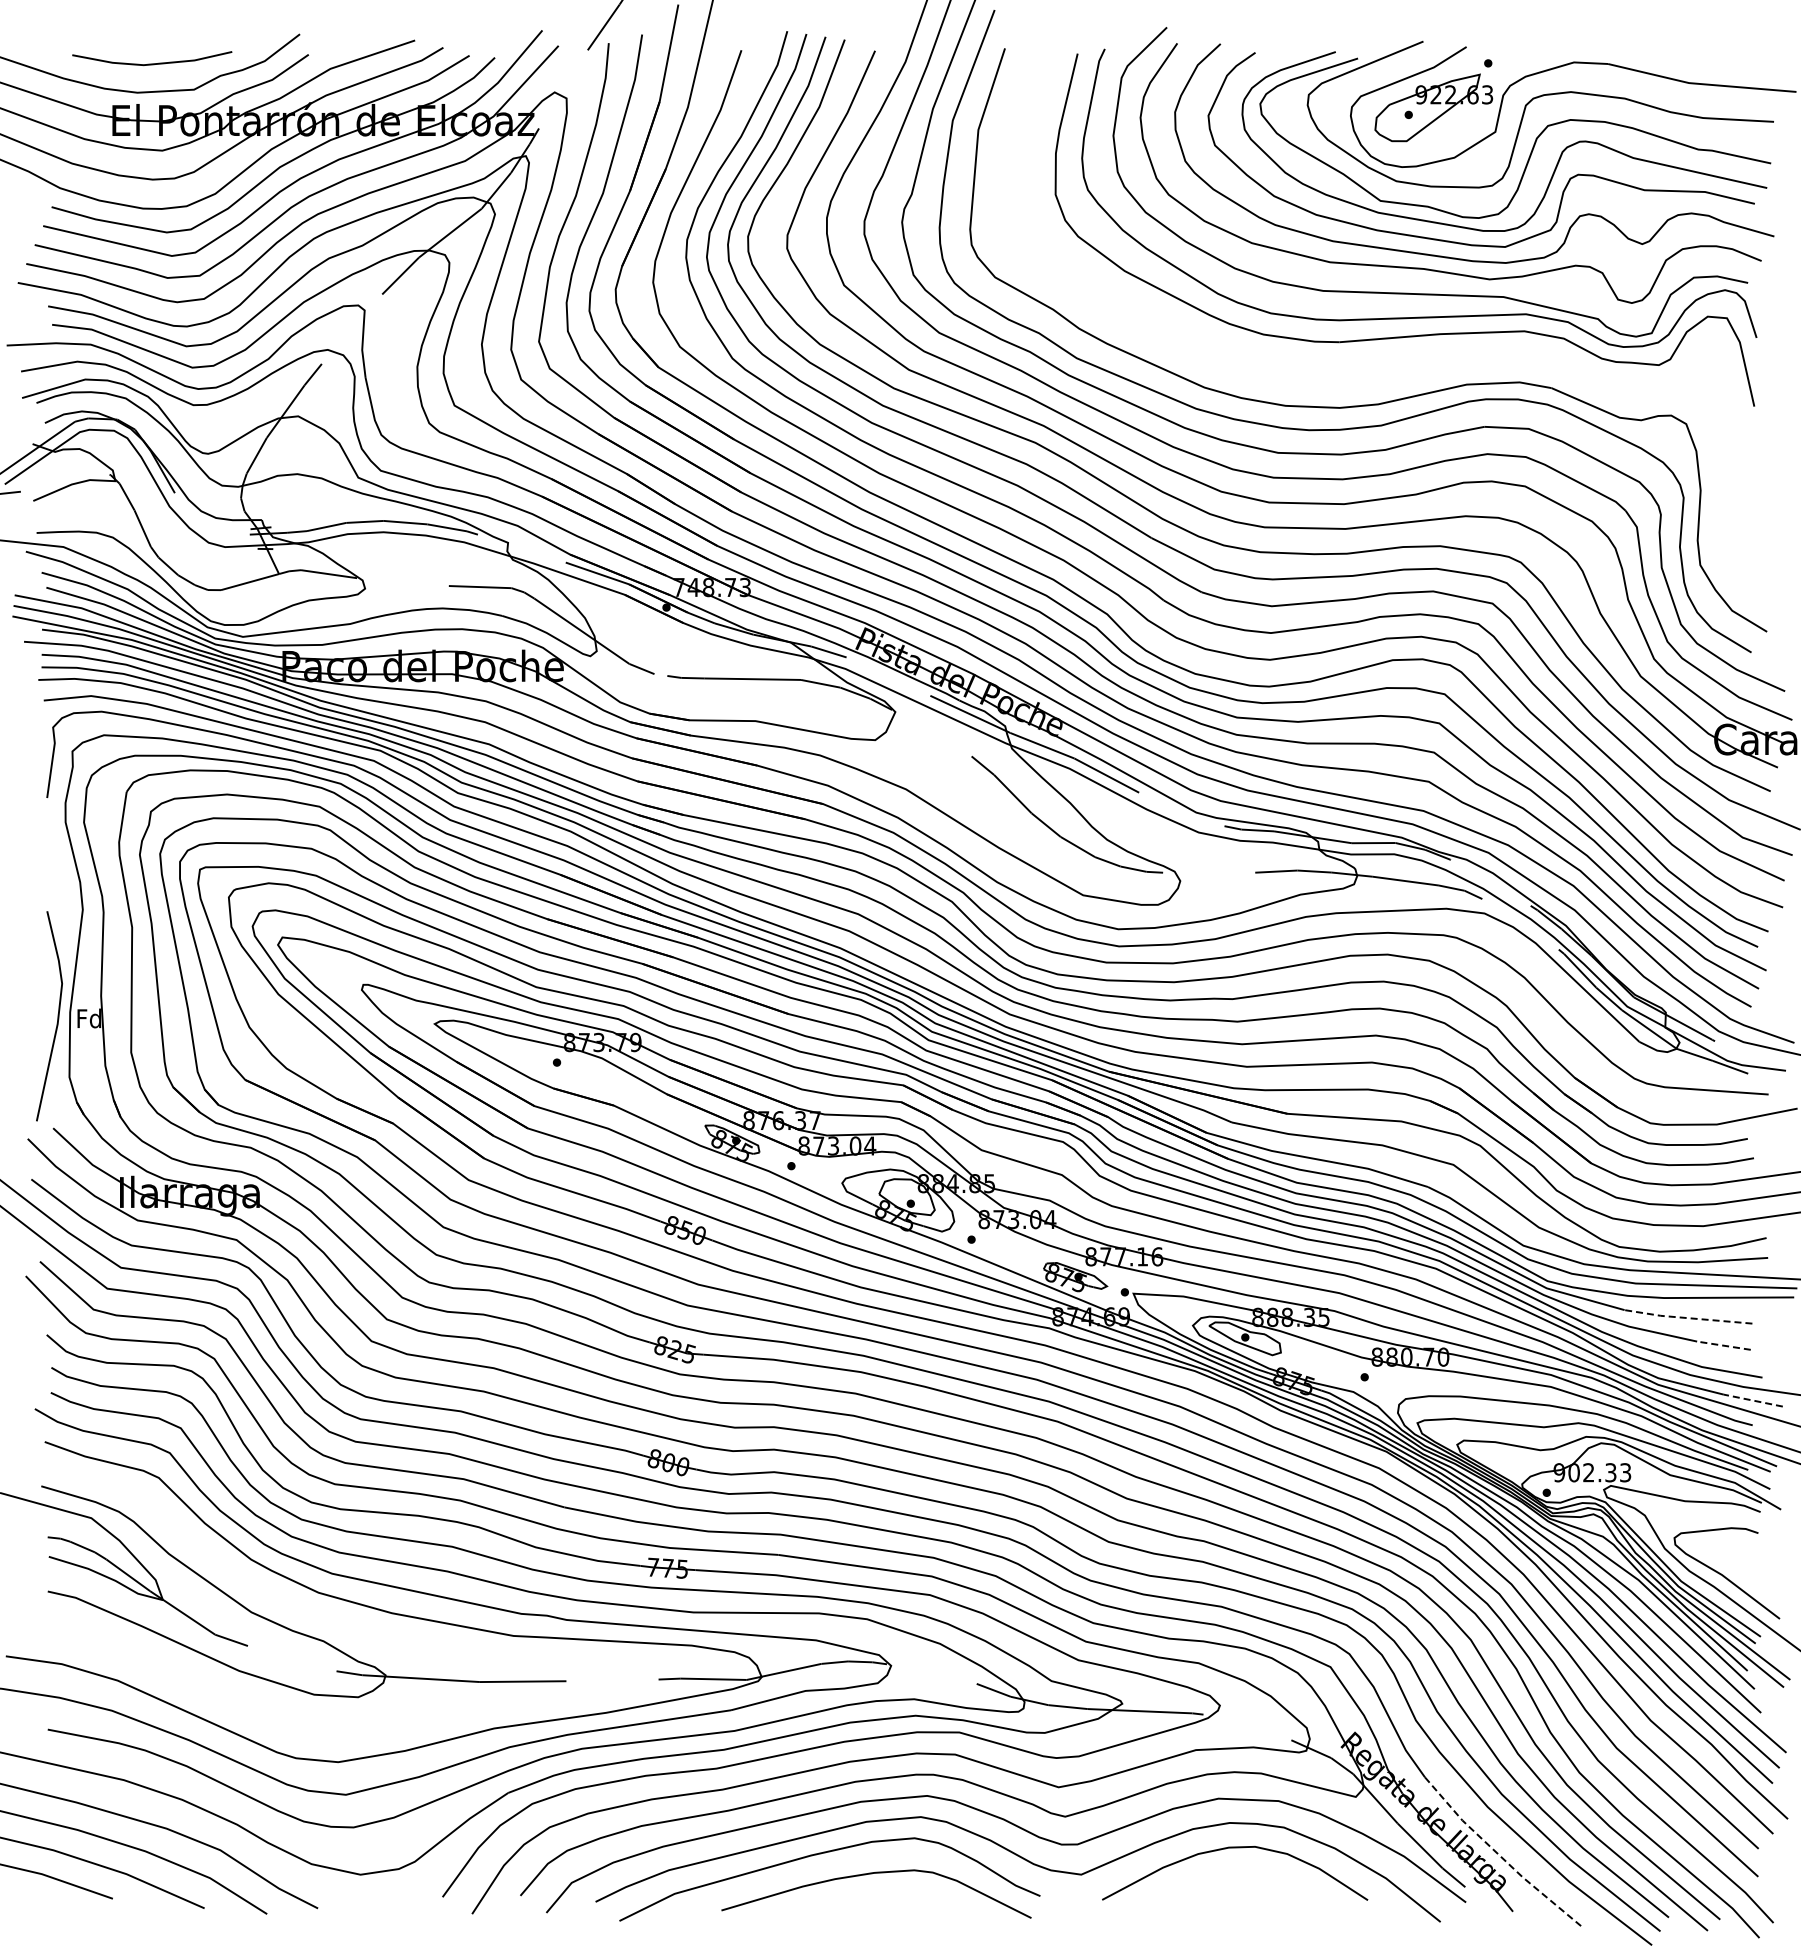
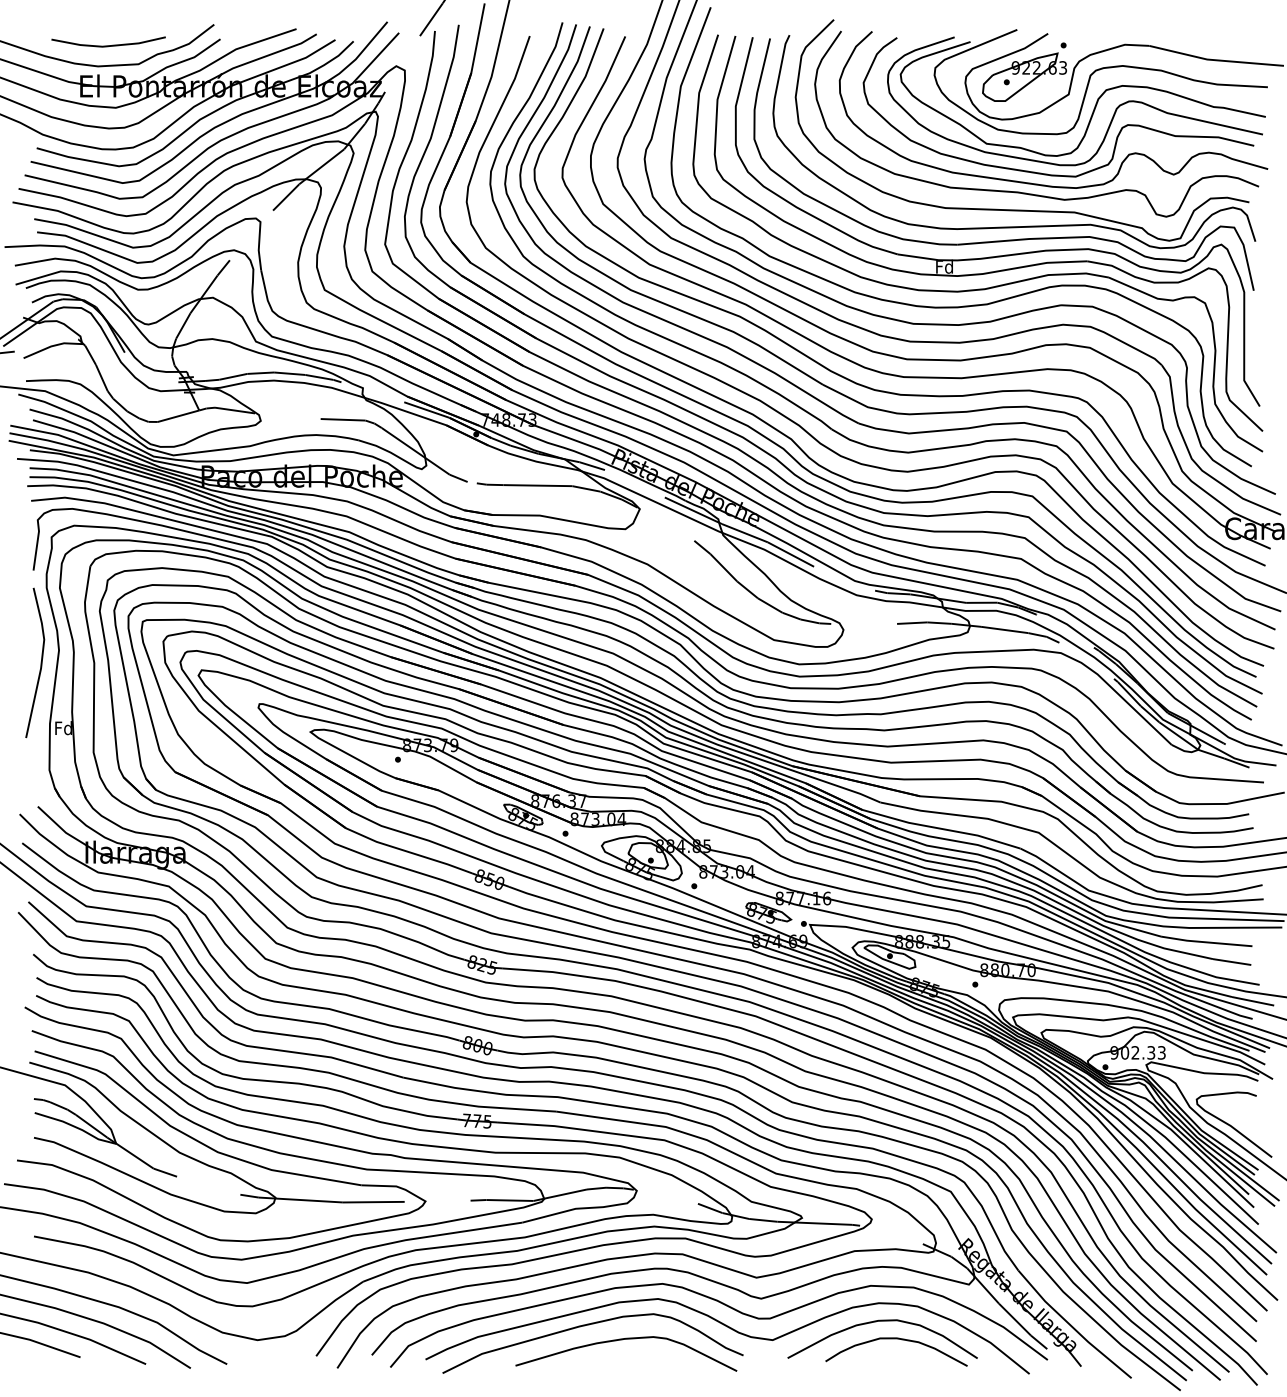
part: (1389, 358) -> (993, 256), added
line: (57, 1016) -> (40, 663), moved
line: (1687, 1318) -> (1206, 942), dashed -> solid
line: (1723, 1345) -> (1231, 961), dashed -> solid
line: (1752, 1400) -> (1252, 1001), dashed -> solid
part: (307, 1611) -> (219, 1152), added
line: (1500, 1856) -> (1072, 1327), dashed -> solid
curve: (1255, 1873) -> (897, 1339), added

